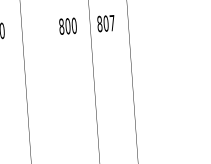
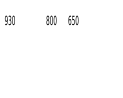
text: (106, 22) -> (73, 19), 807 -> 650

